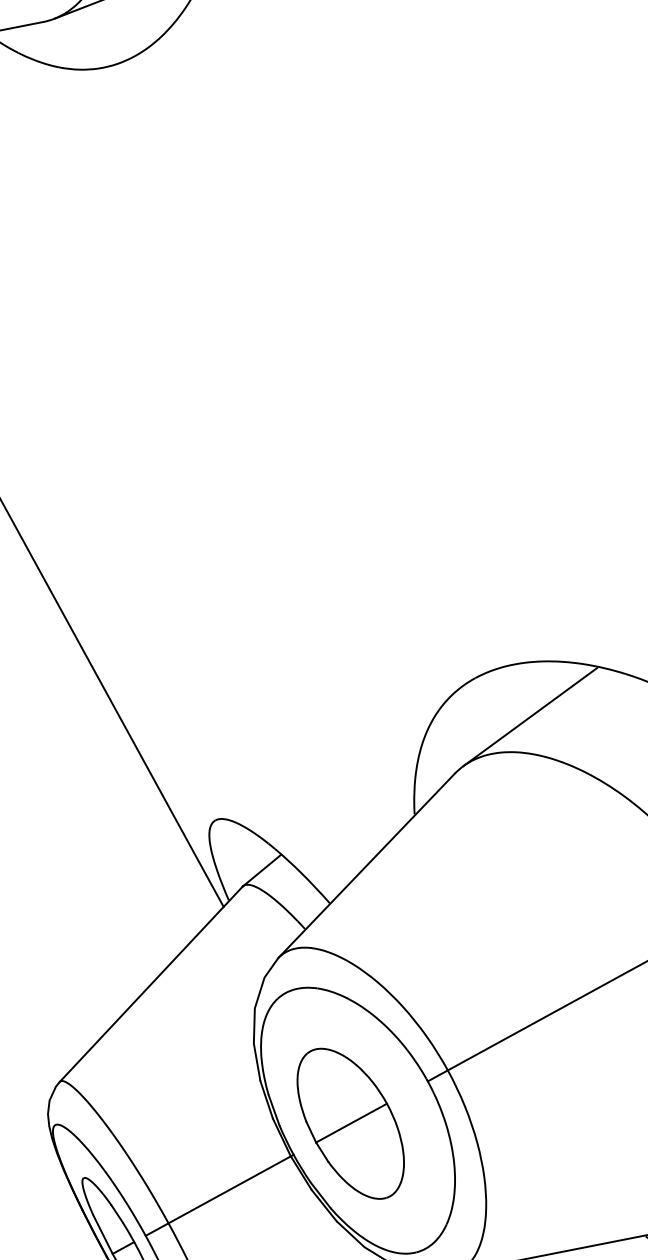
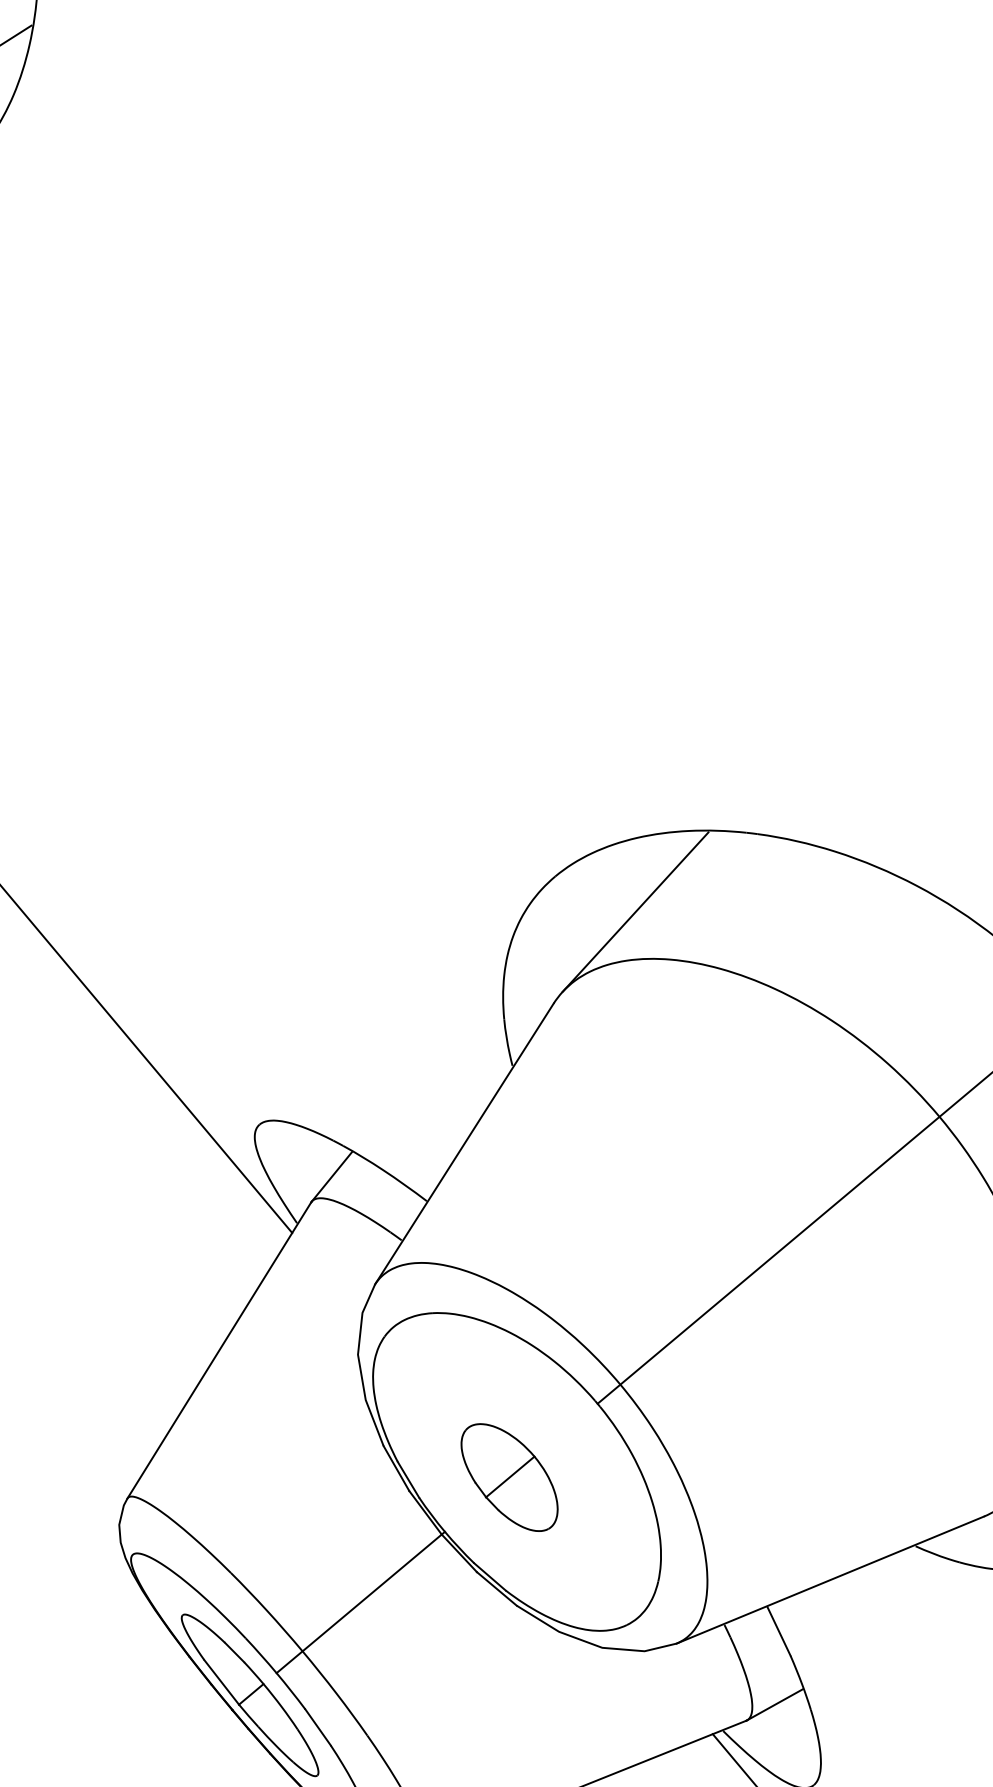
part: (350, 1123) -> (509, 1477), size x0.6

